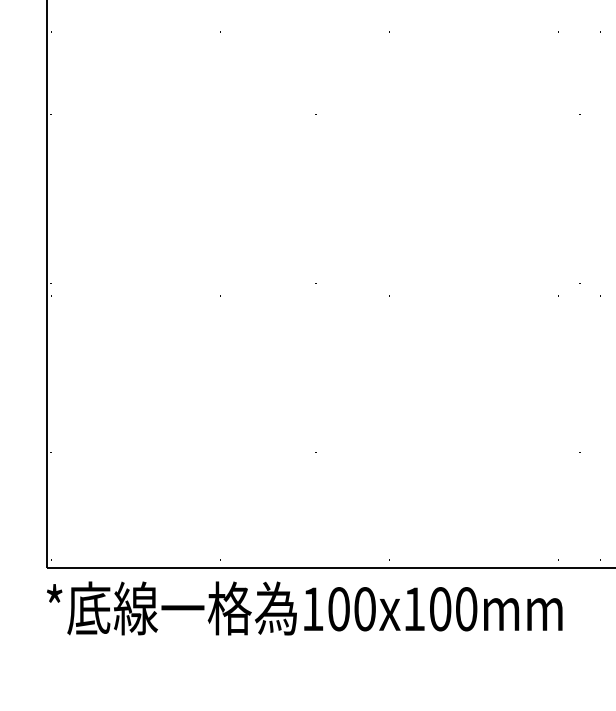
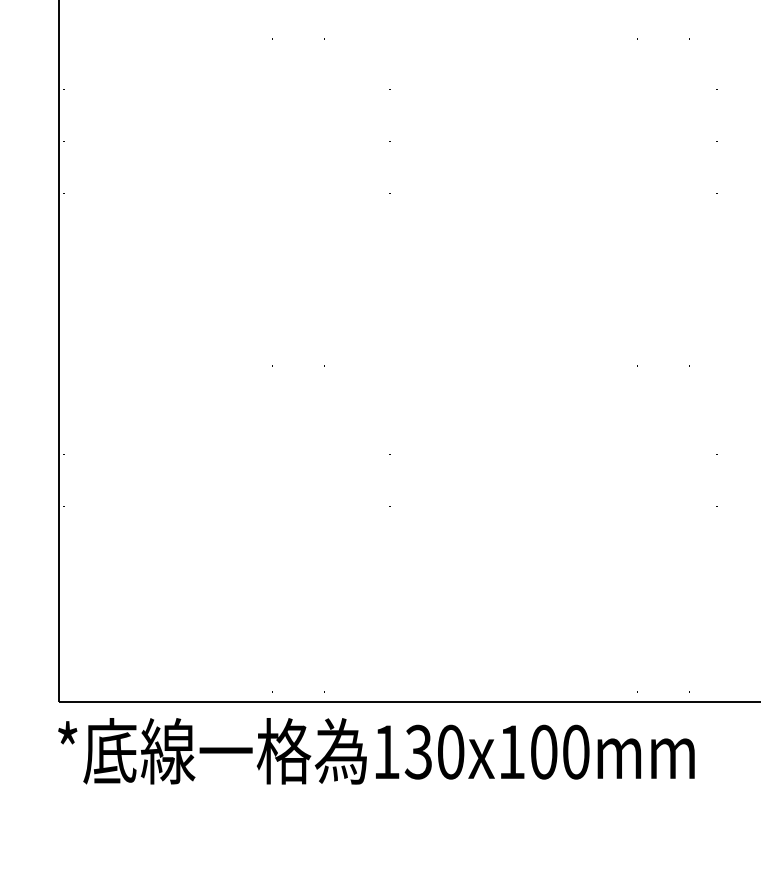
text: (338, 608) -> (418, 751), 100x100mm -> 130x100mm

